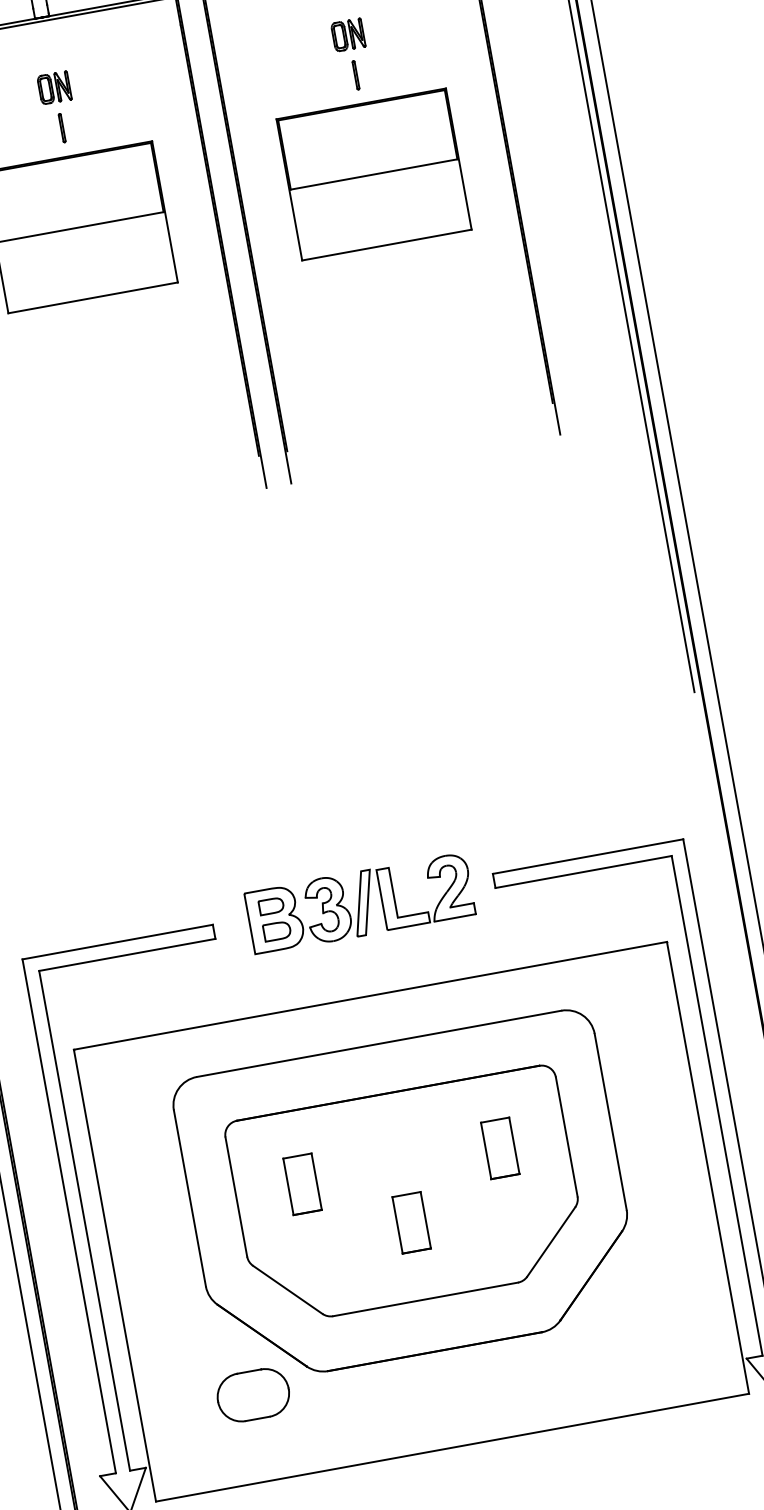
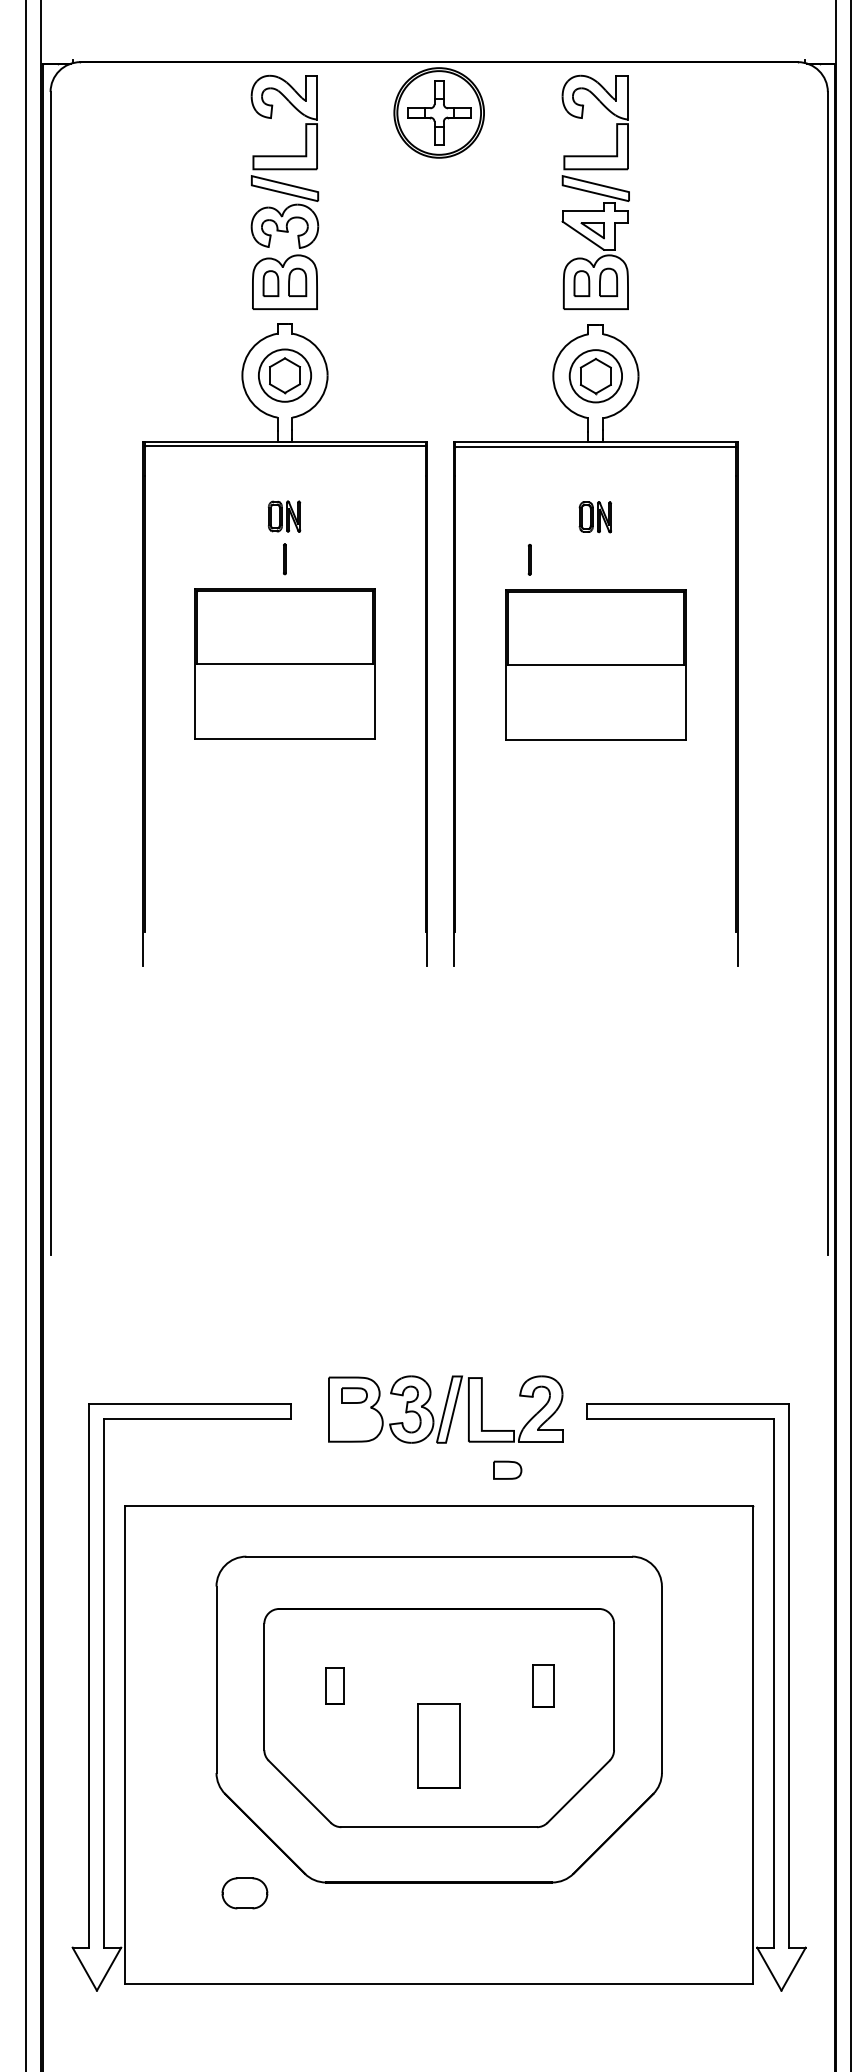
line: (355, 75) -> (529, 559), moved
part: (276, 930) -> (507, 1469), moved
part: (499, 1147) -> (543, 1685), size x0.7
part: (302, 1183) -> (334, 1685), size x0.6
part: (410, 1222) -> (438, 1745), size x1.4
part: (253, 1395) -> (244, 1893), size x0.6

